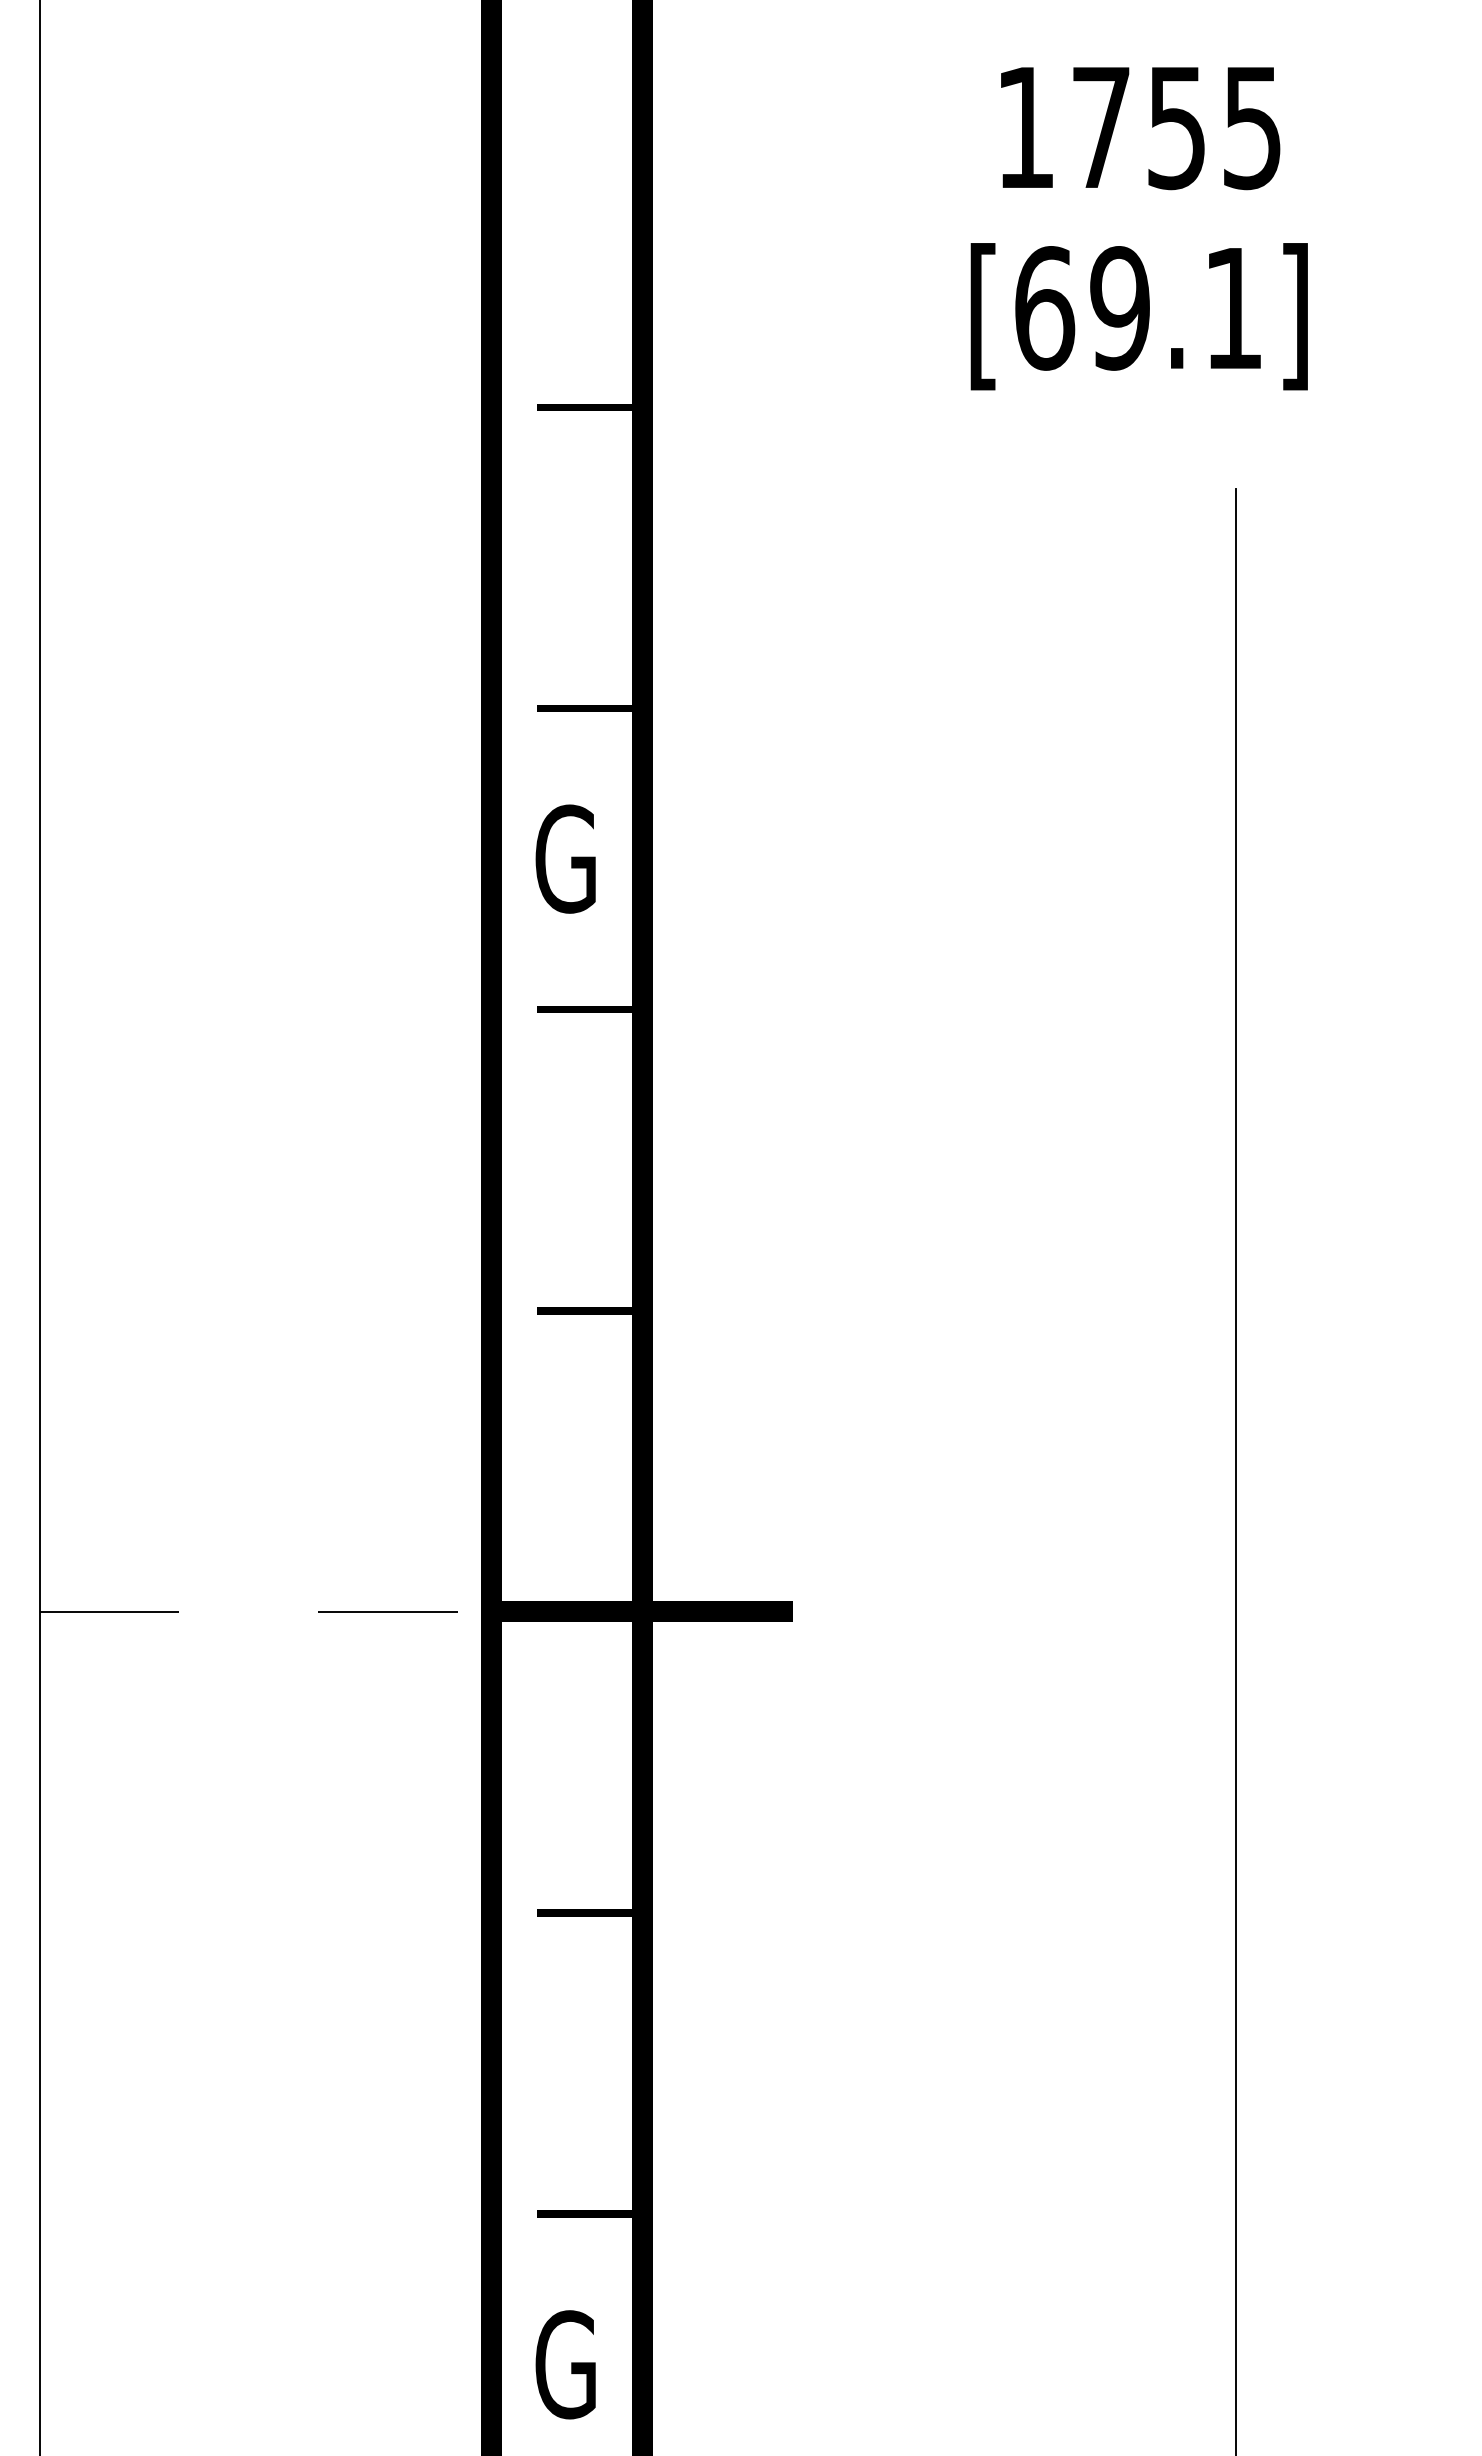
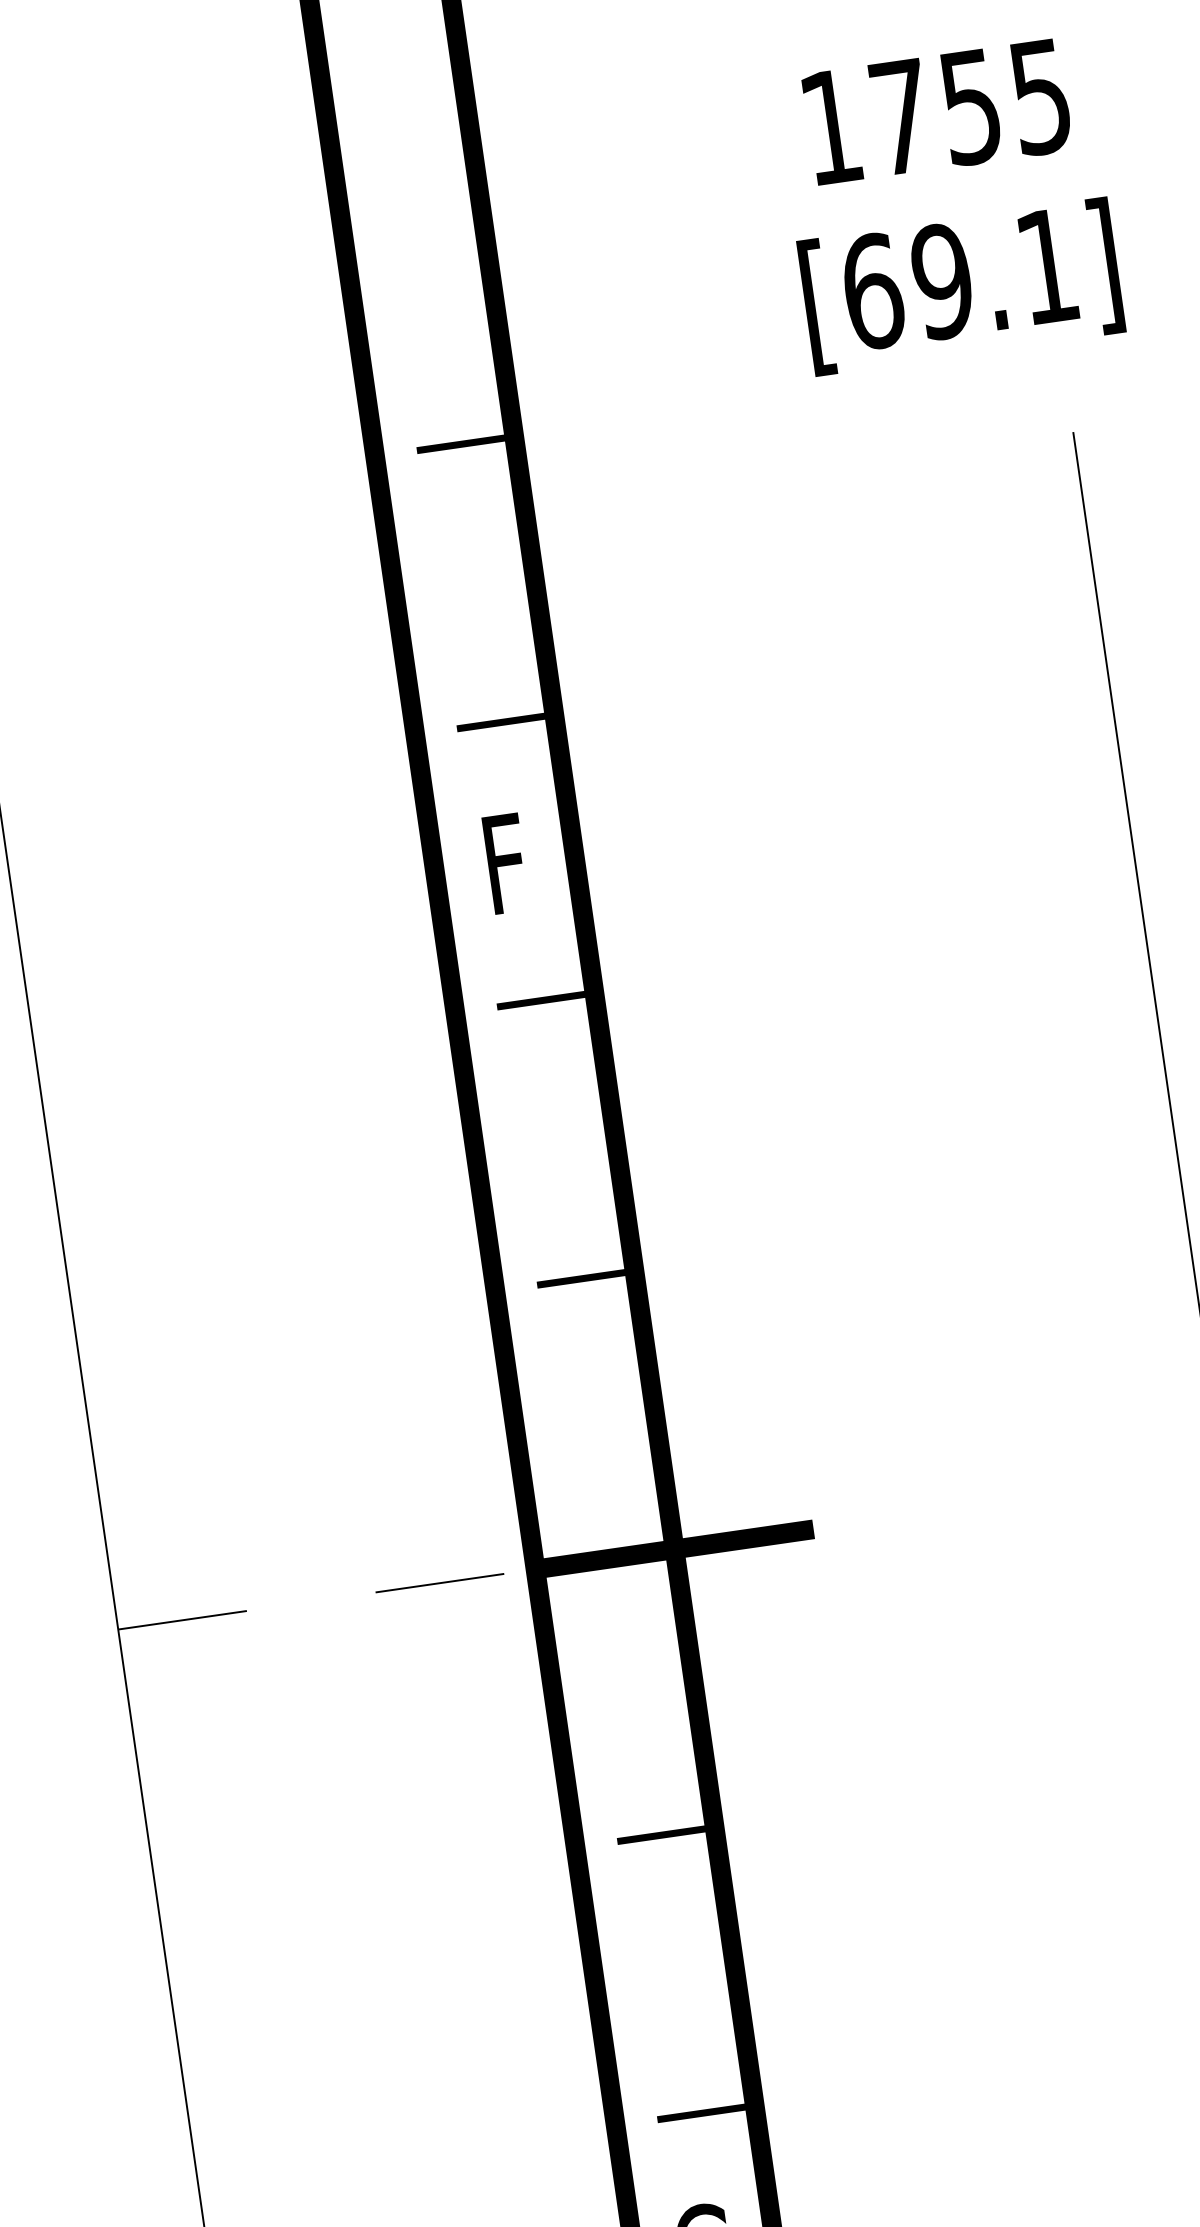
text: (565, 858) -> (503, 863), G -> F

